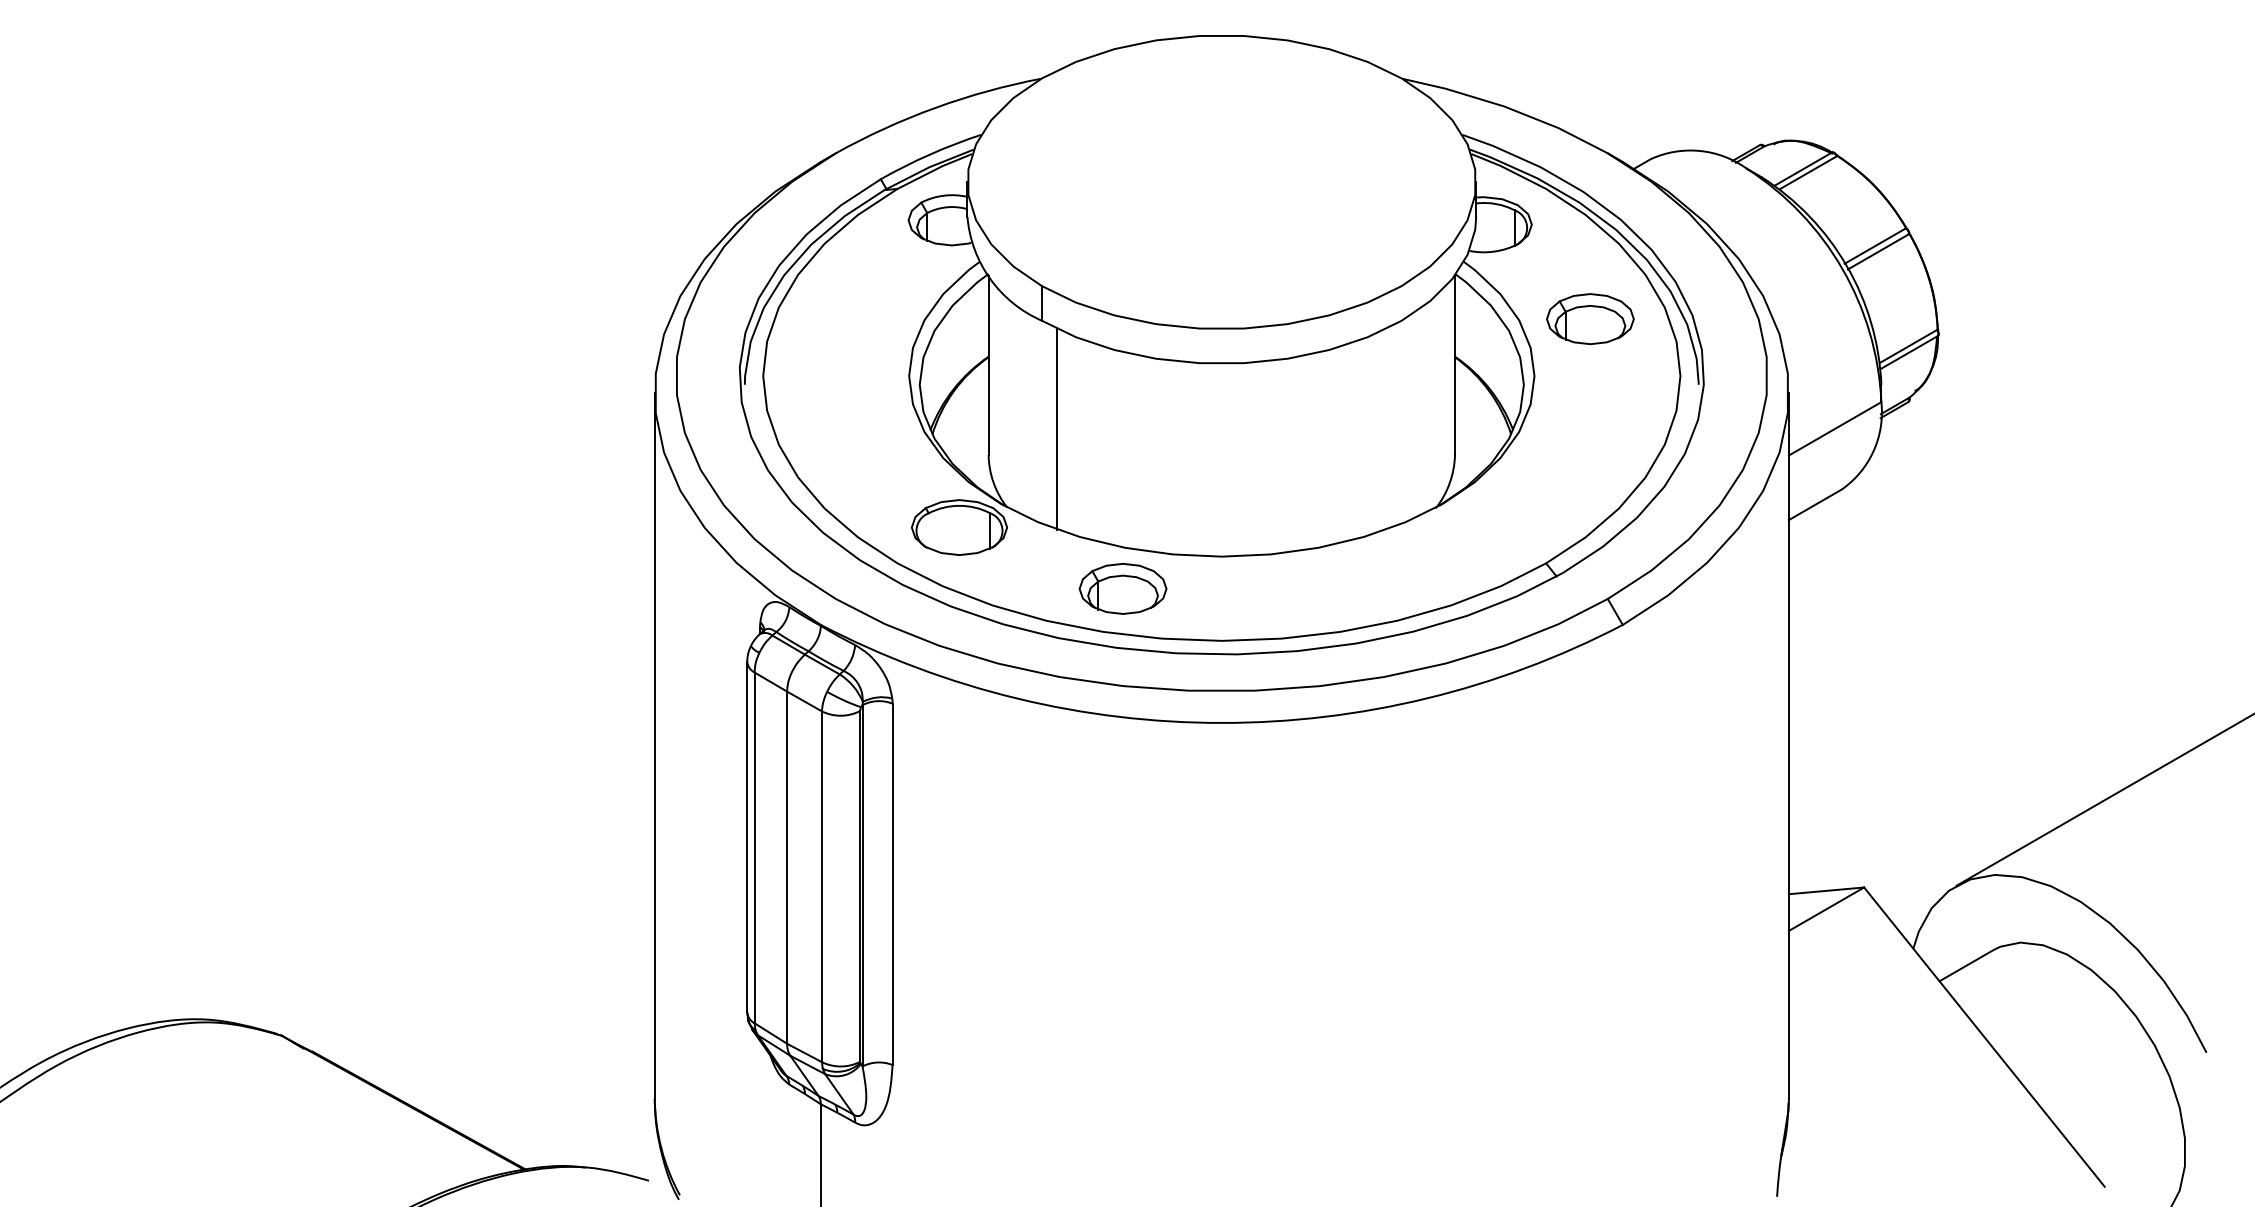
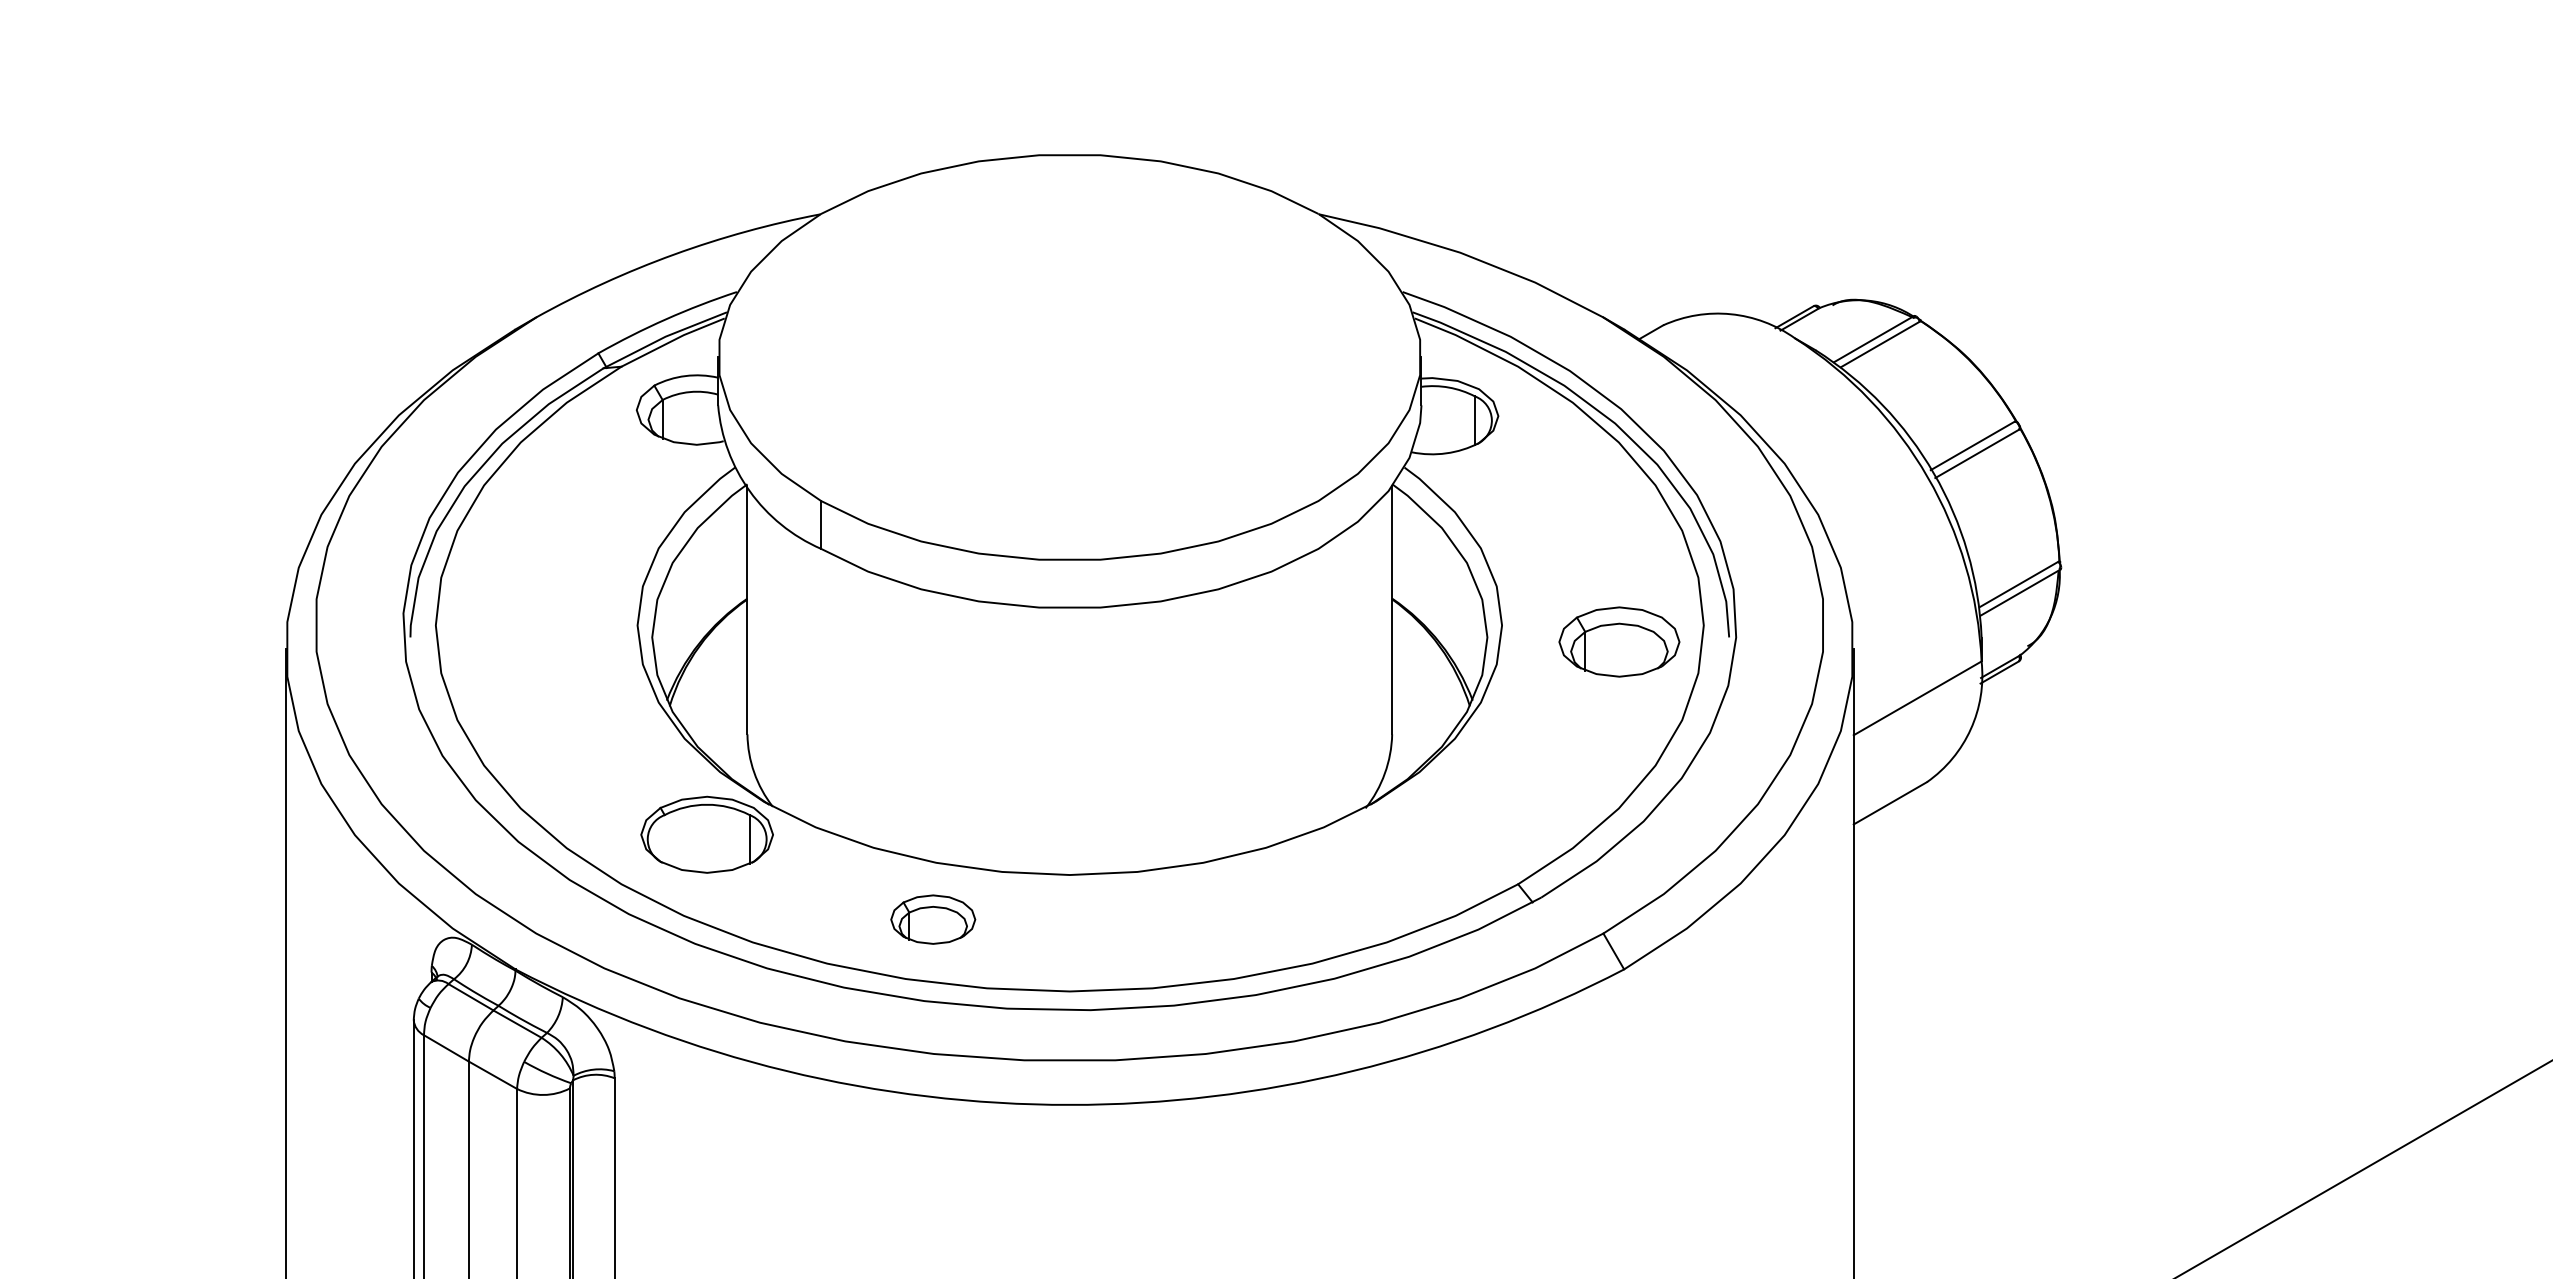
part: (1590, 319) -> (1619, 642), moved
line: (1056, 428) -> (841, 697), removed
part: (1122, 588) -> (932, 919), size x0.7

